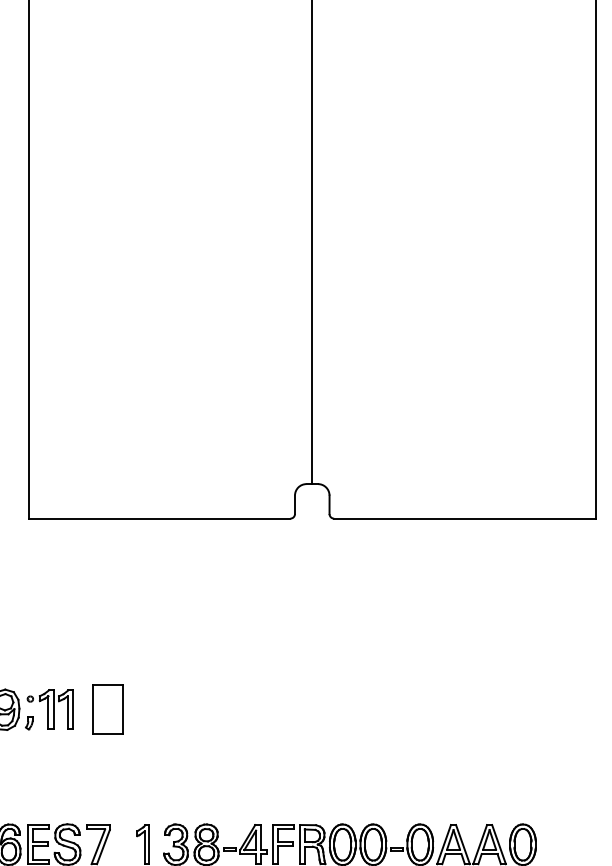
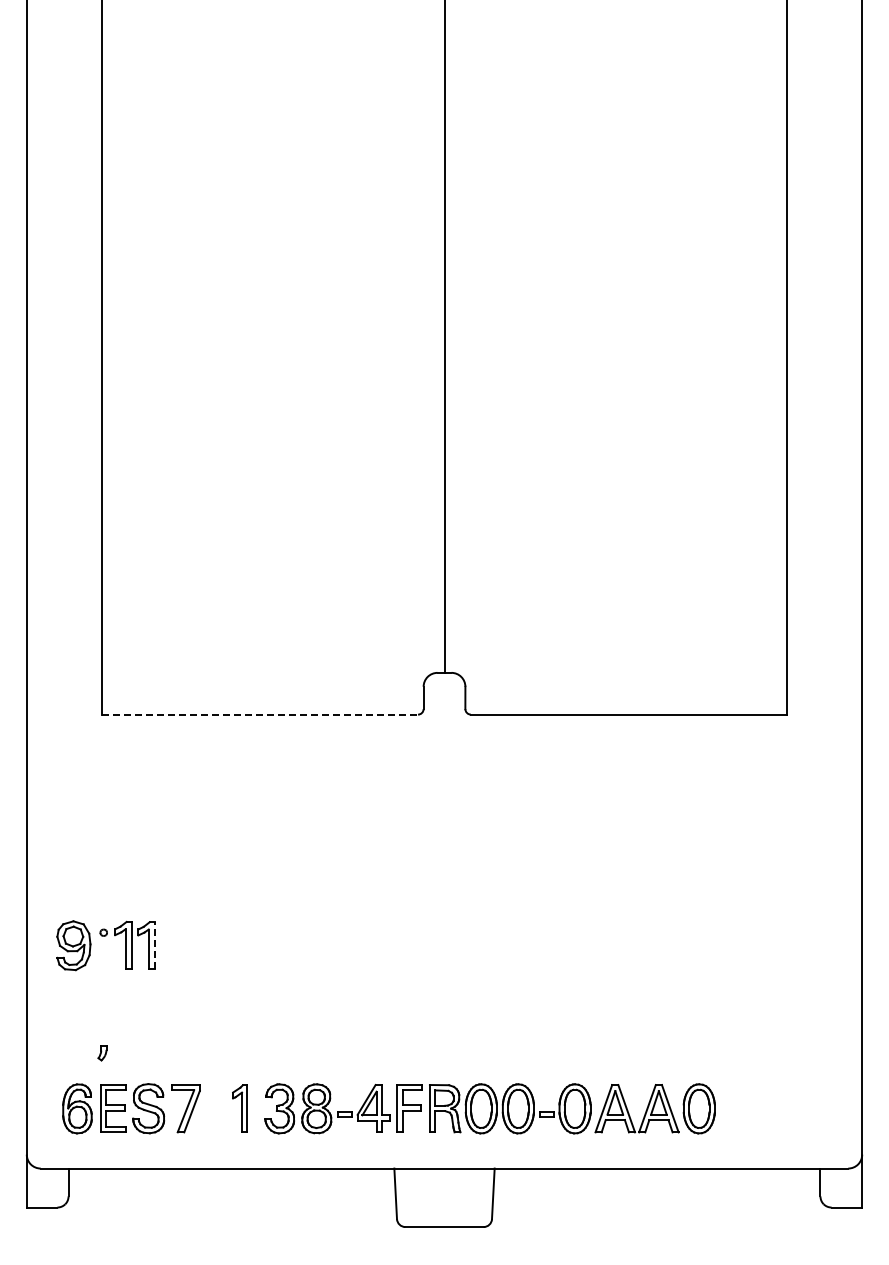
line: (160, 518) -> (260, 714), solid -> dashed
line: (73, 709) -> (155, 945), solid -> dashed
part: (107, 709) -> (196, 945), removed
part: (29, 723) -> (102, 1053), moved

